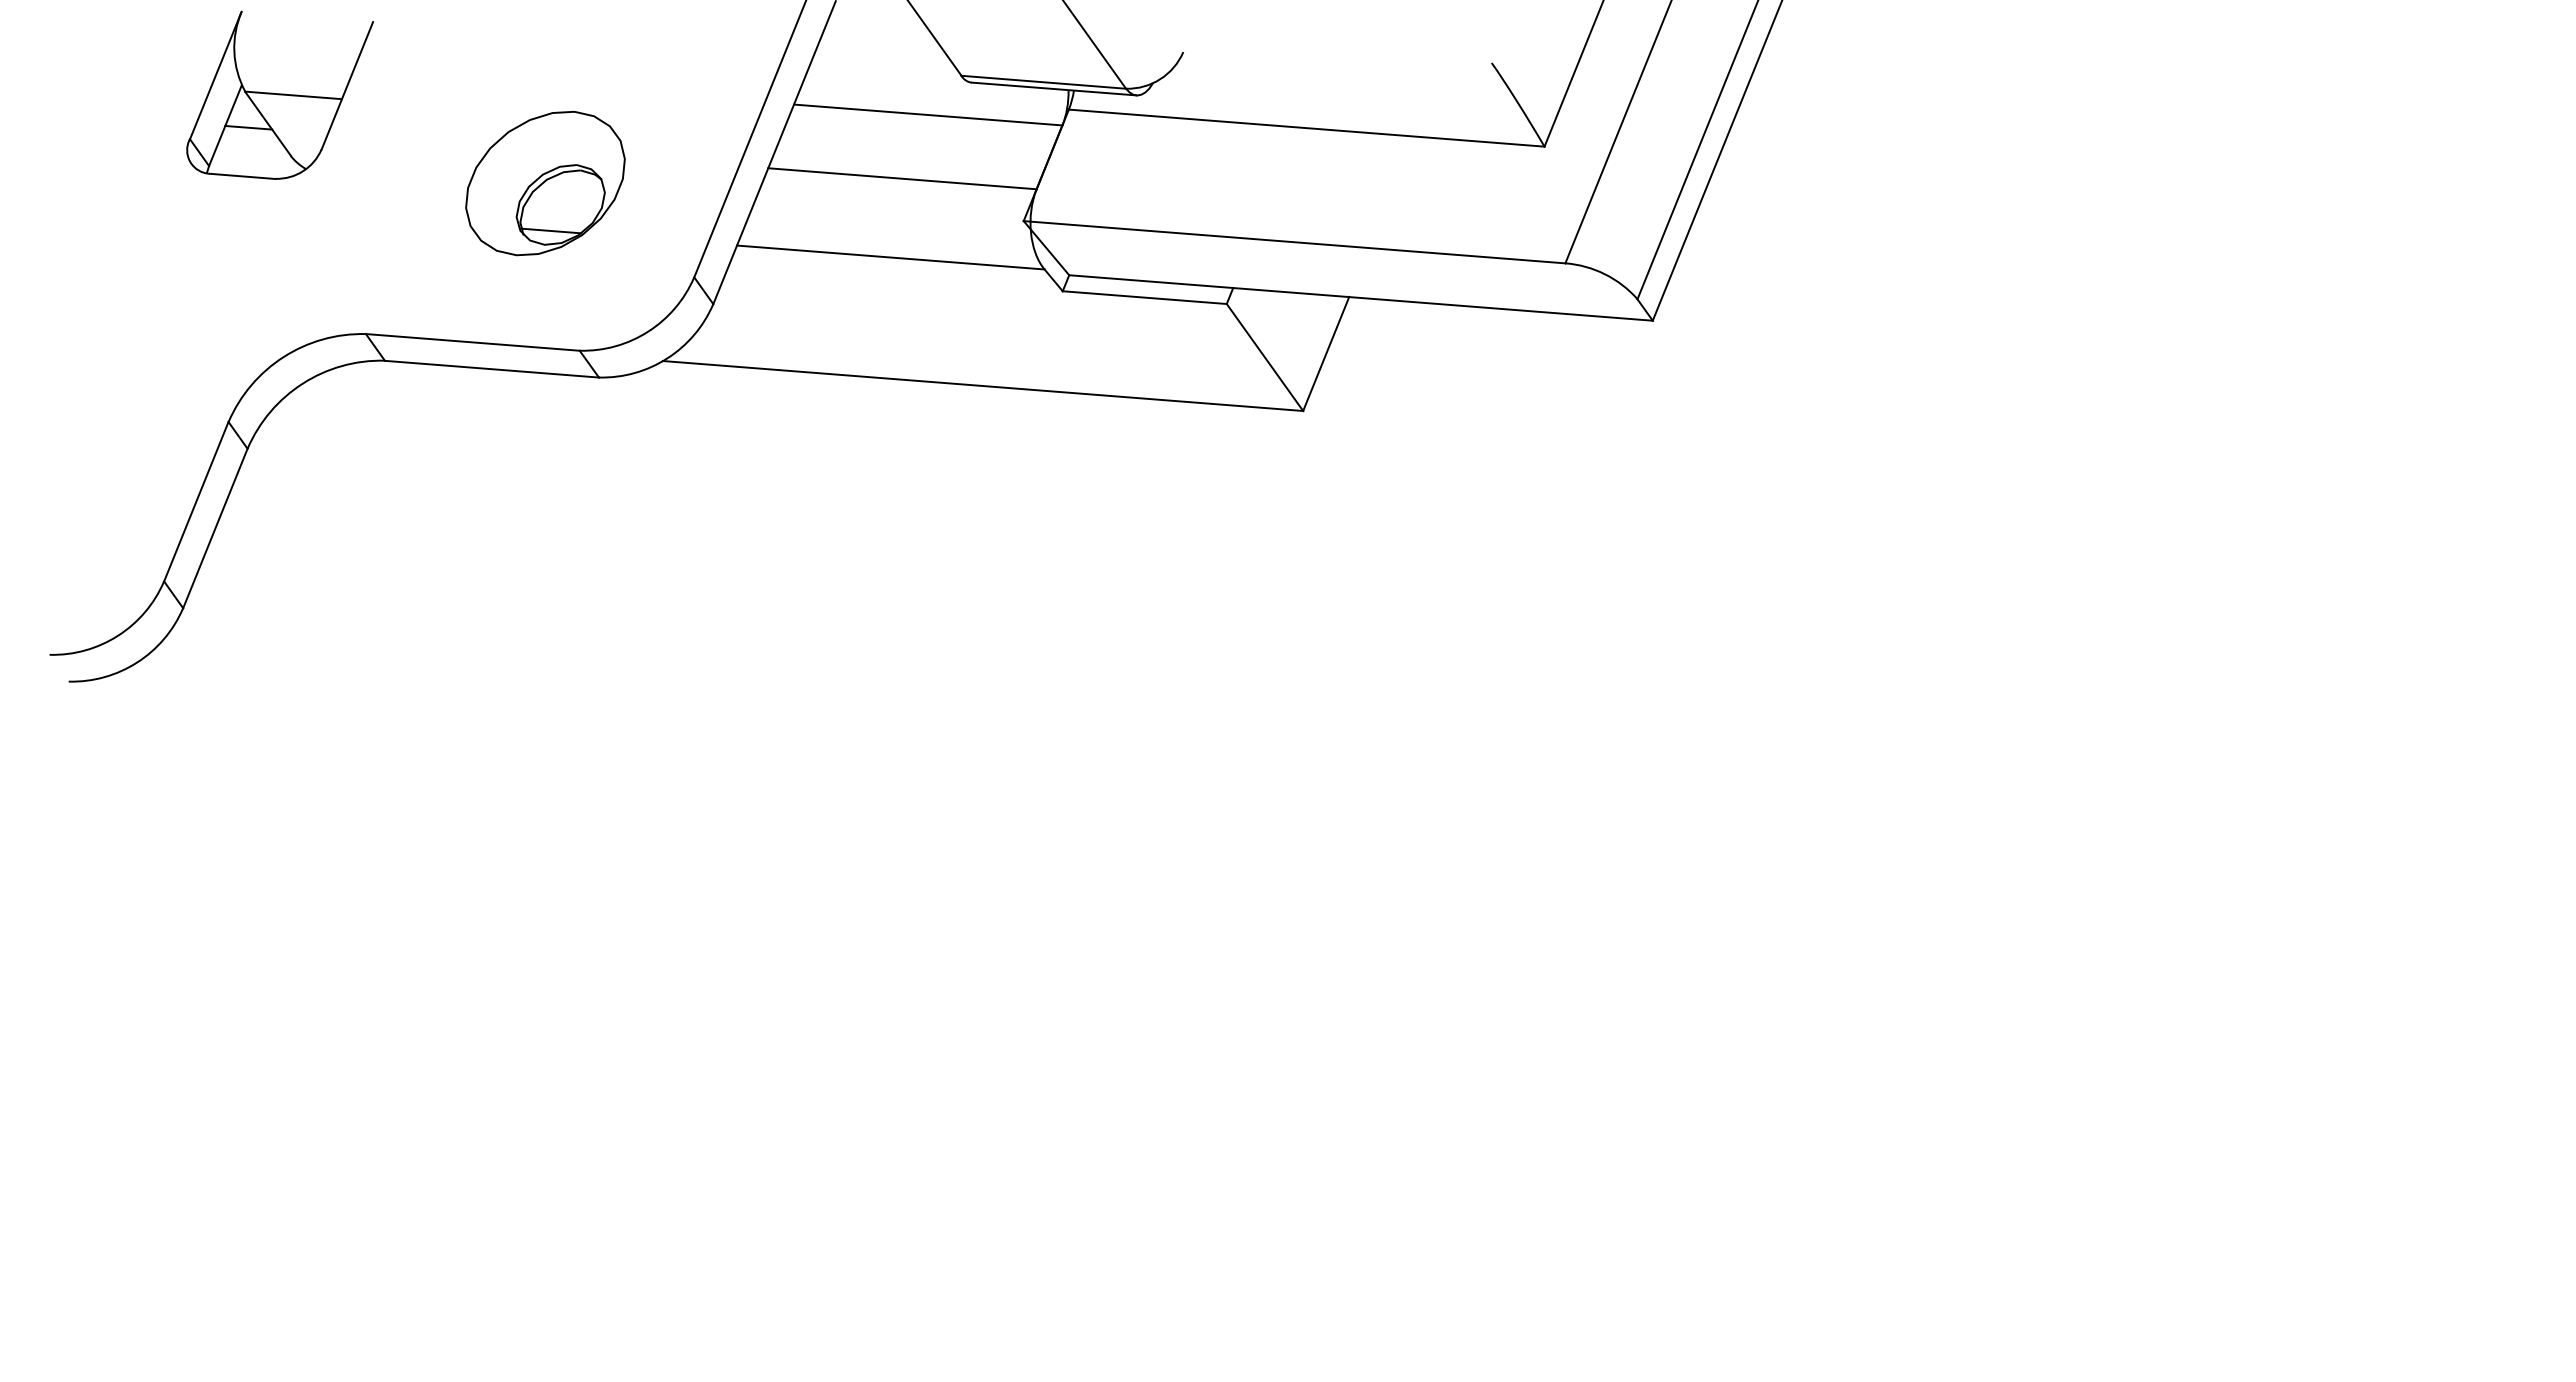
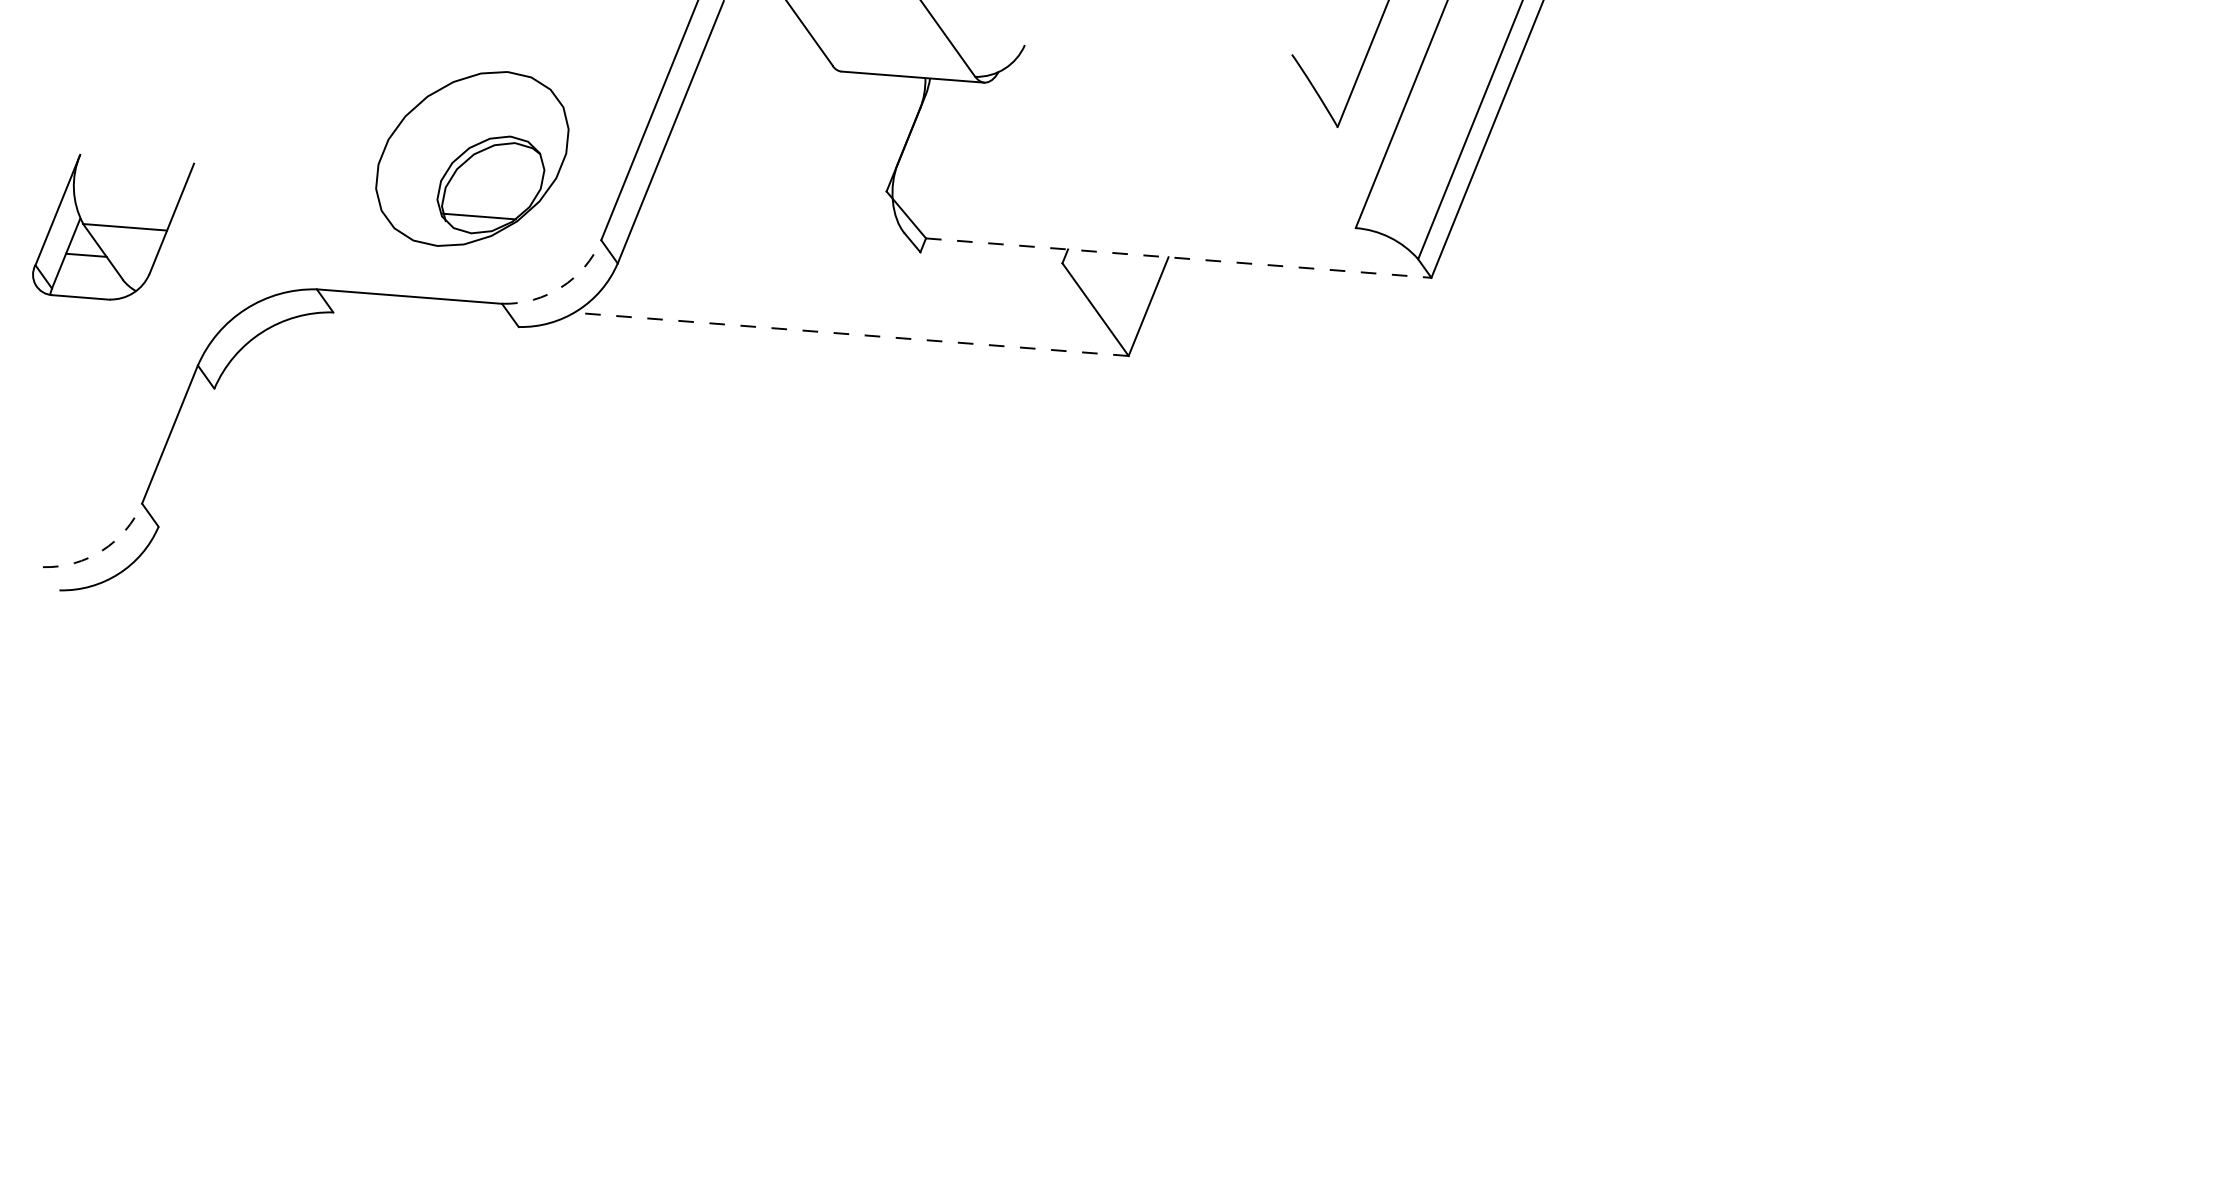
line: (1043, 81) -> (903, 70), removed
part: (280, 94) -> (113, 226), moved
line: (928, 114) -> (804, 99), removed
line: (1306, 127) -> (1131, 110), removed
line: (902, 178) -> (781, 154), removed
part: (545, 183) -> (472, 158), size x1.4
line: (1294, 242) -> (1121, 210), removed
line: (890, 257) -> (771, 223), removed
line: (1144, 297) -> (991, 257), removed
line: (1361, 297) -> (1179, 257), solid -> dashed
arc: (648, 331) -> (561, 287), solid -> dashed
line: (491, 368) -> (425, 319), removed
line: (982, 385) -> (850, 333), solid -> dashed
line: (215, 528) -> (186, 457), removed
arc: (118, 635) -> (102, 550), solid -> dashed

